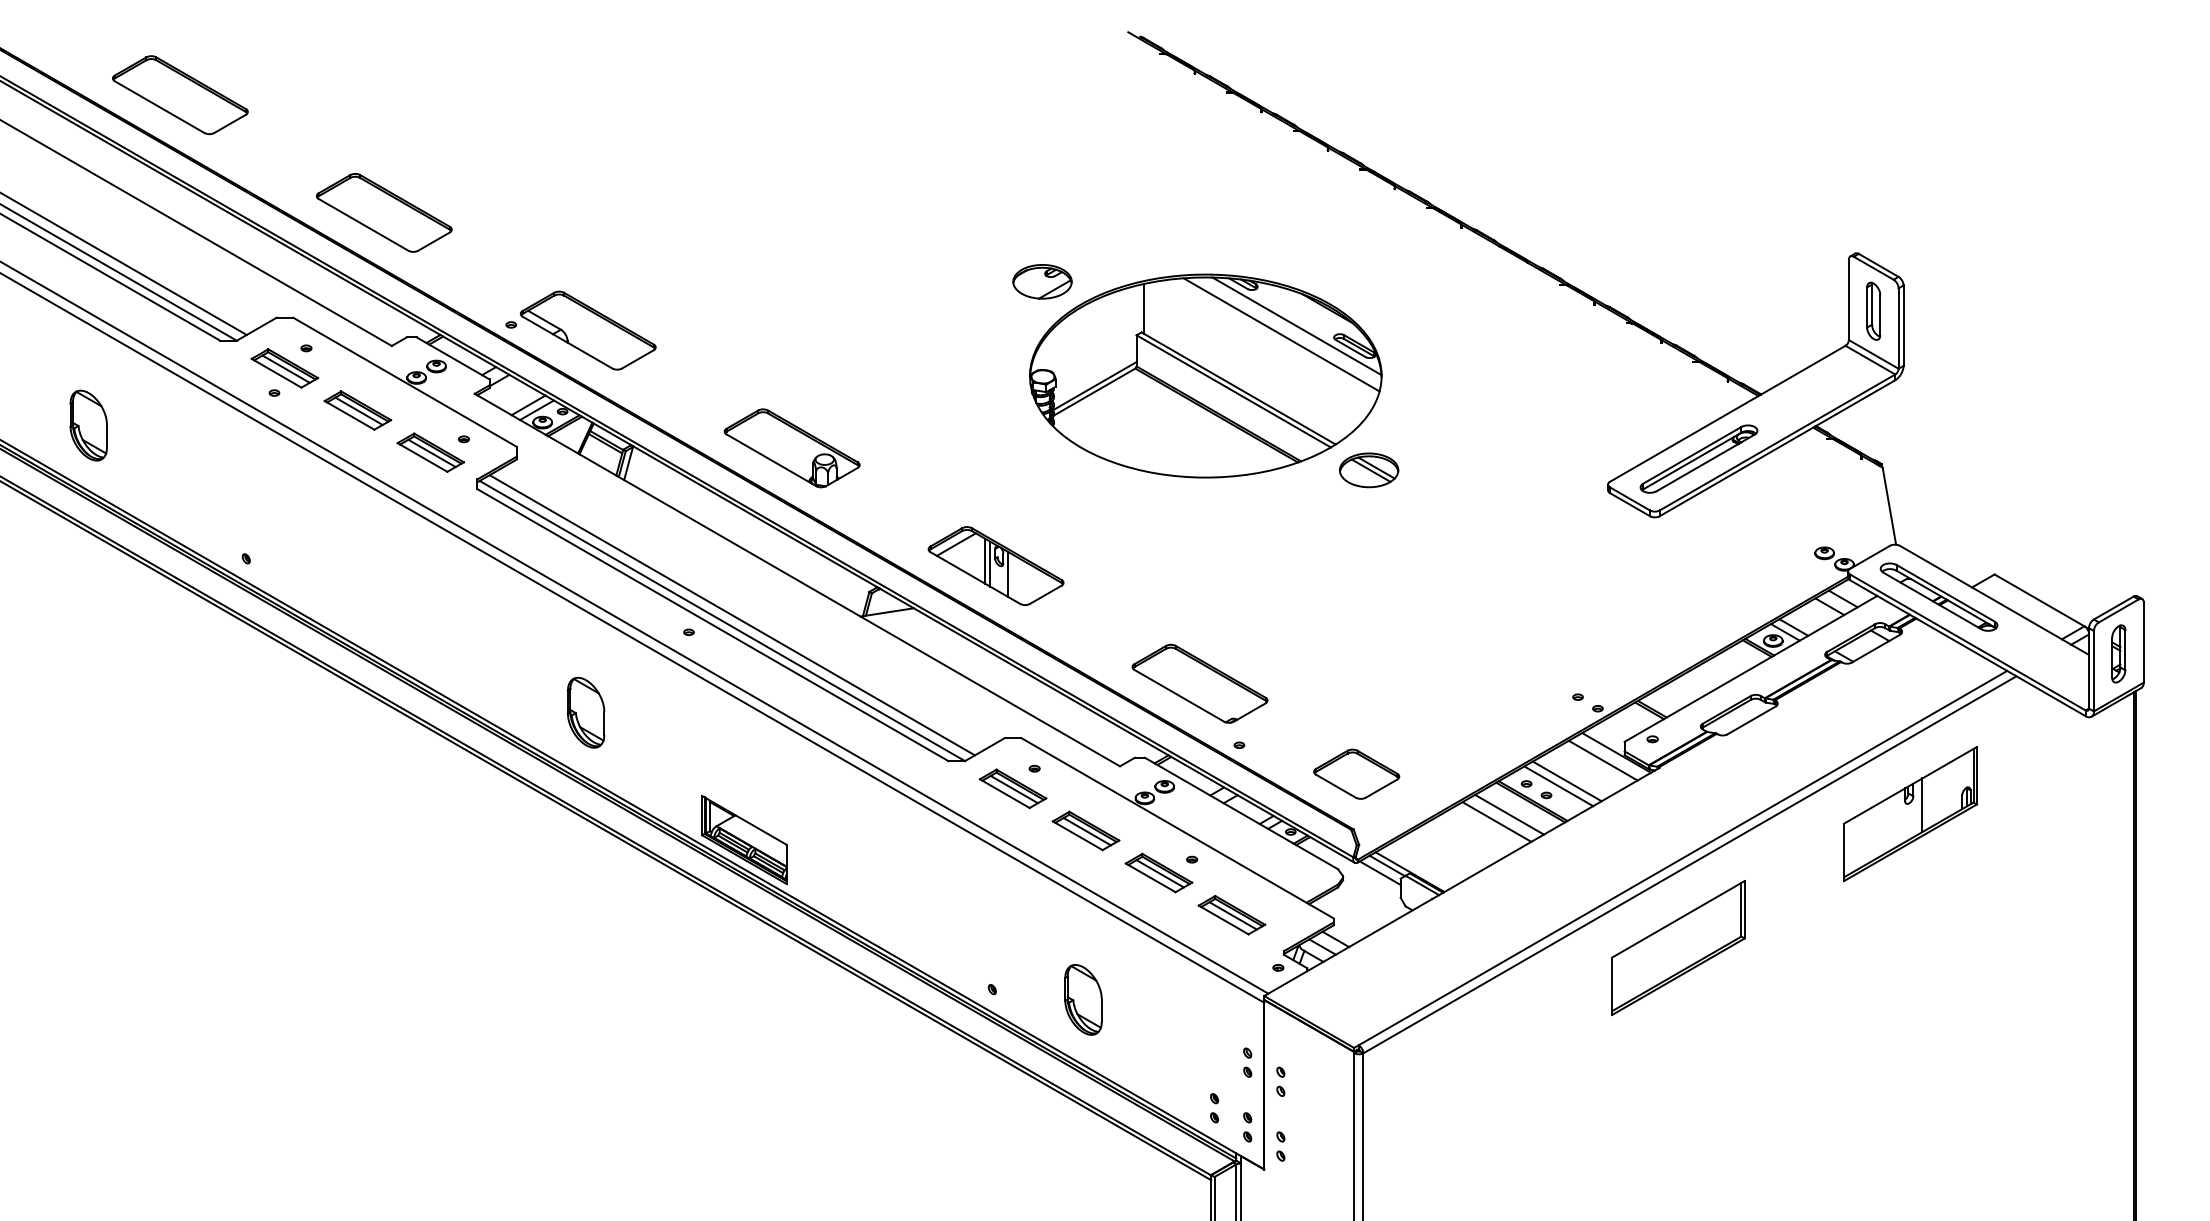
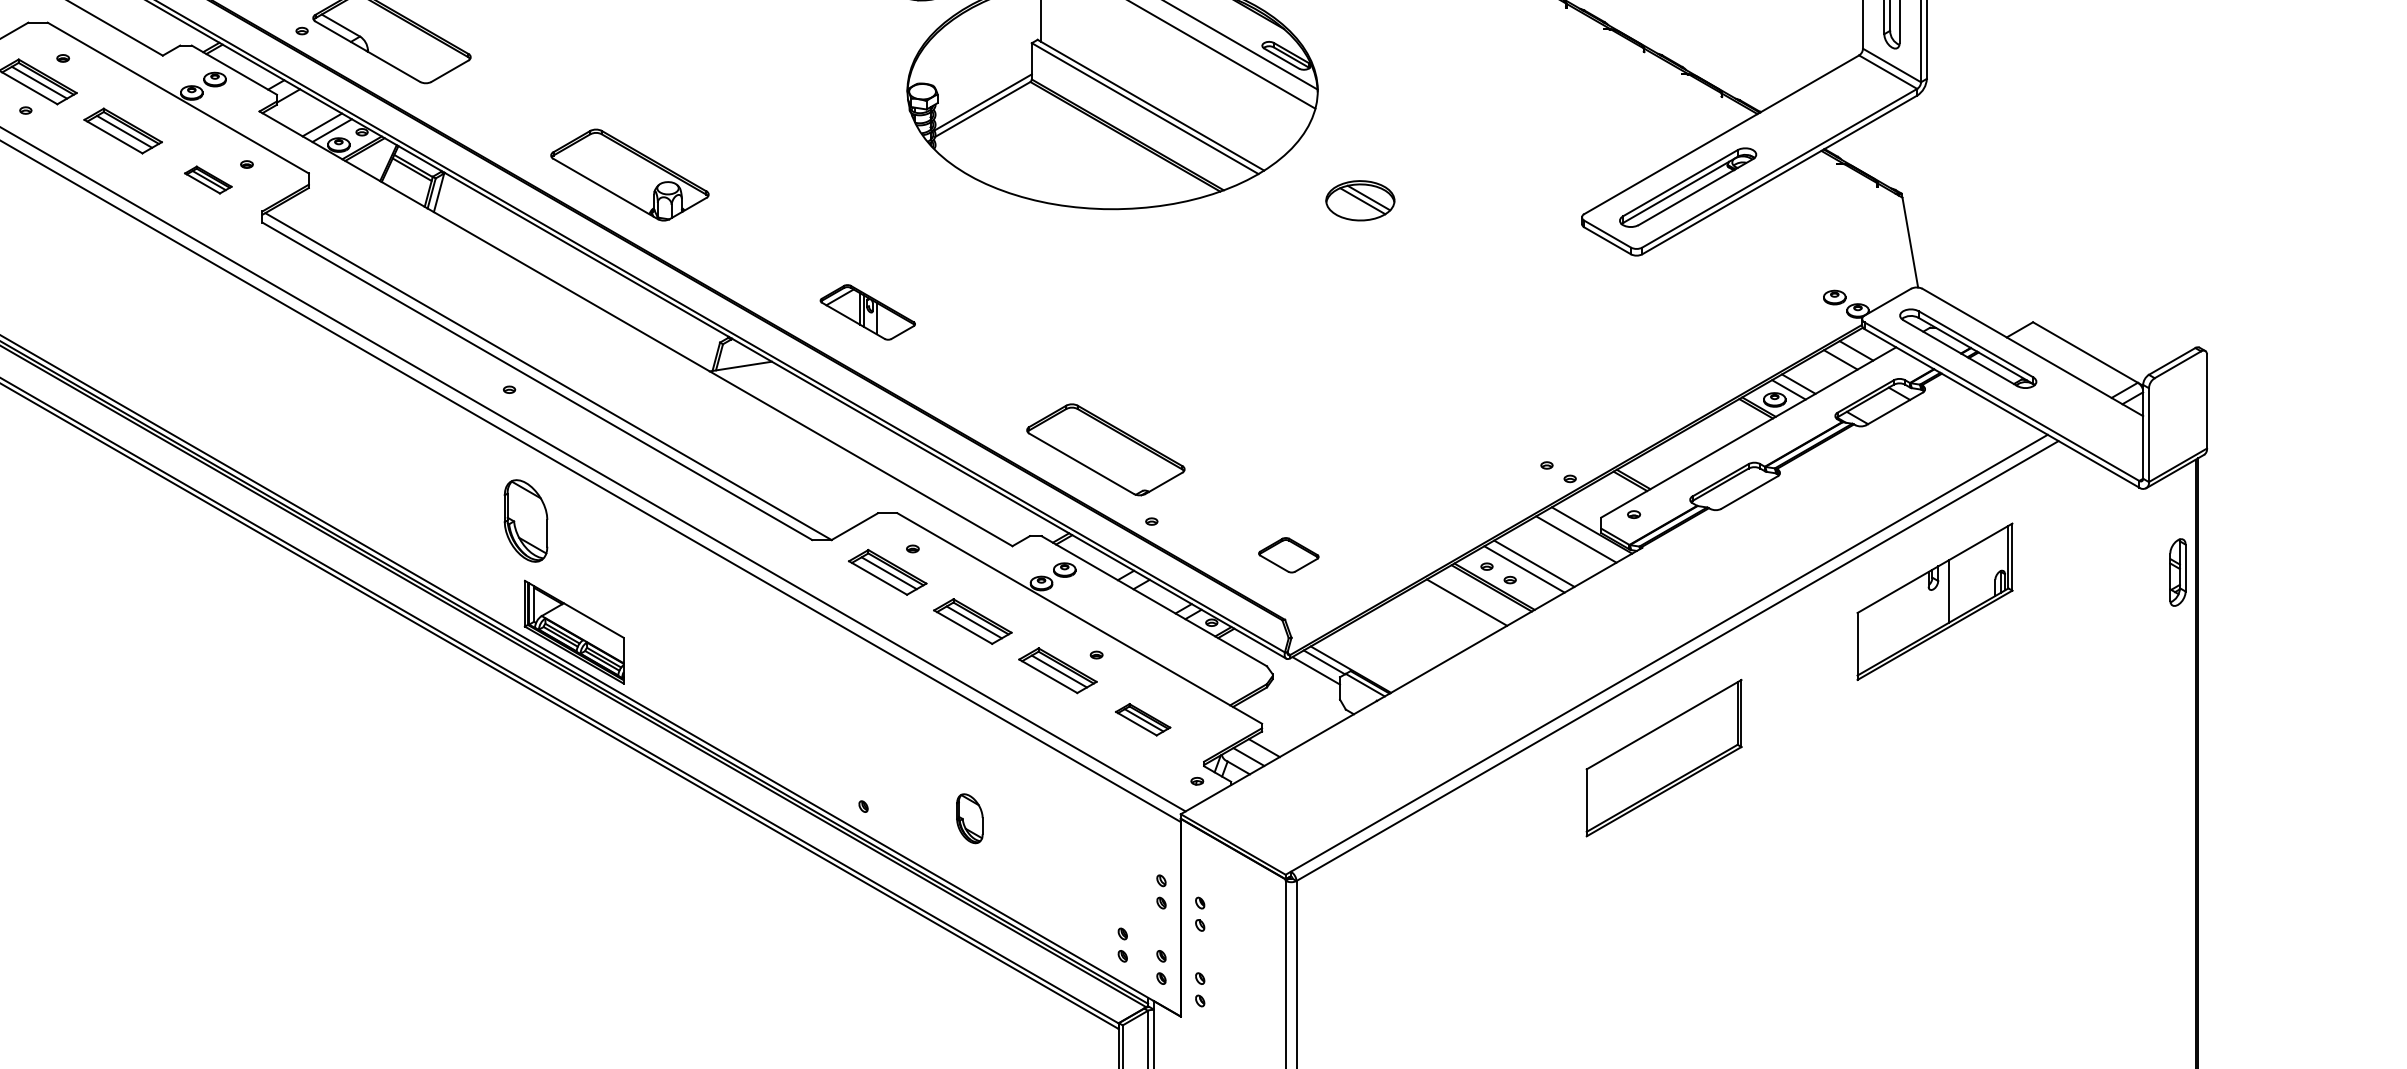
part: (430, 452) -> (207, 179), size x0.6
part: (1369, 470) -> (1360, 200), moved
part: (995, 565) -> (867, 311), size x0.6
line: (731, 615) -> (559, 370), removed
part: (2118, 653) -> (2177, 572), moved
part: (585, 712) -> (525, 520), moved
part: (1356, 773) -> (1288, 554), size x0.6
line: (1496, 821) -> (1451, 610), removed
part: (1231, 914) -> (1142, 719), size x0.7
part: (1083, 999) -> (969, 818), size x0.6

